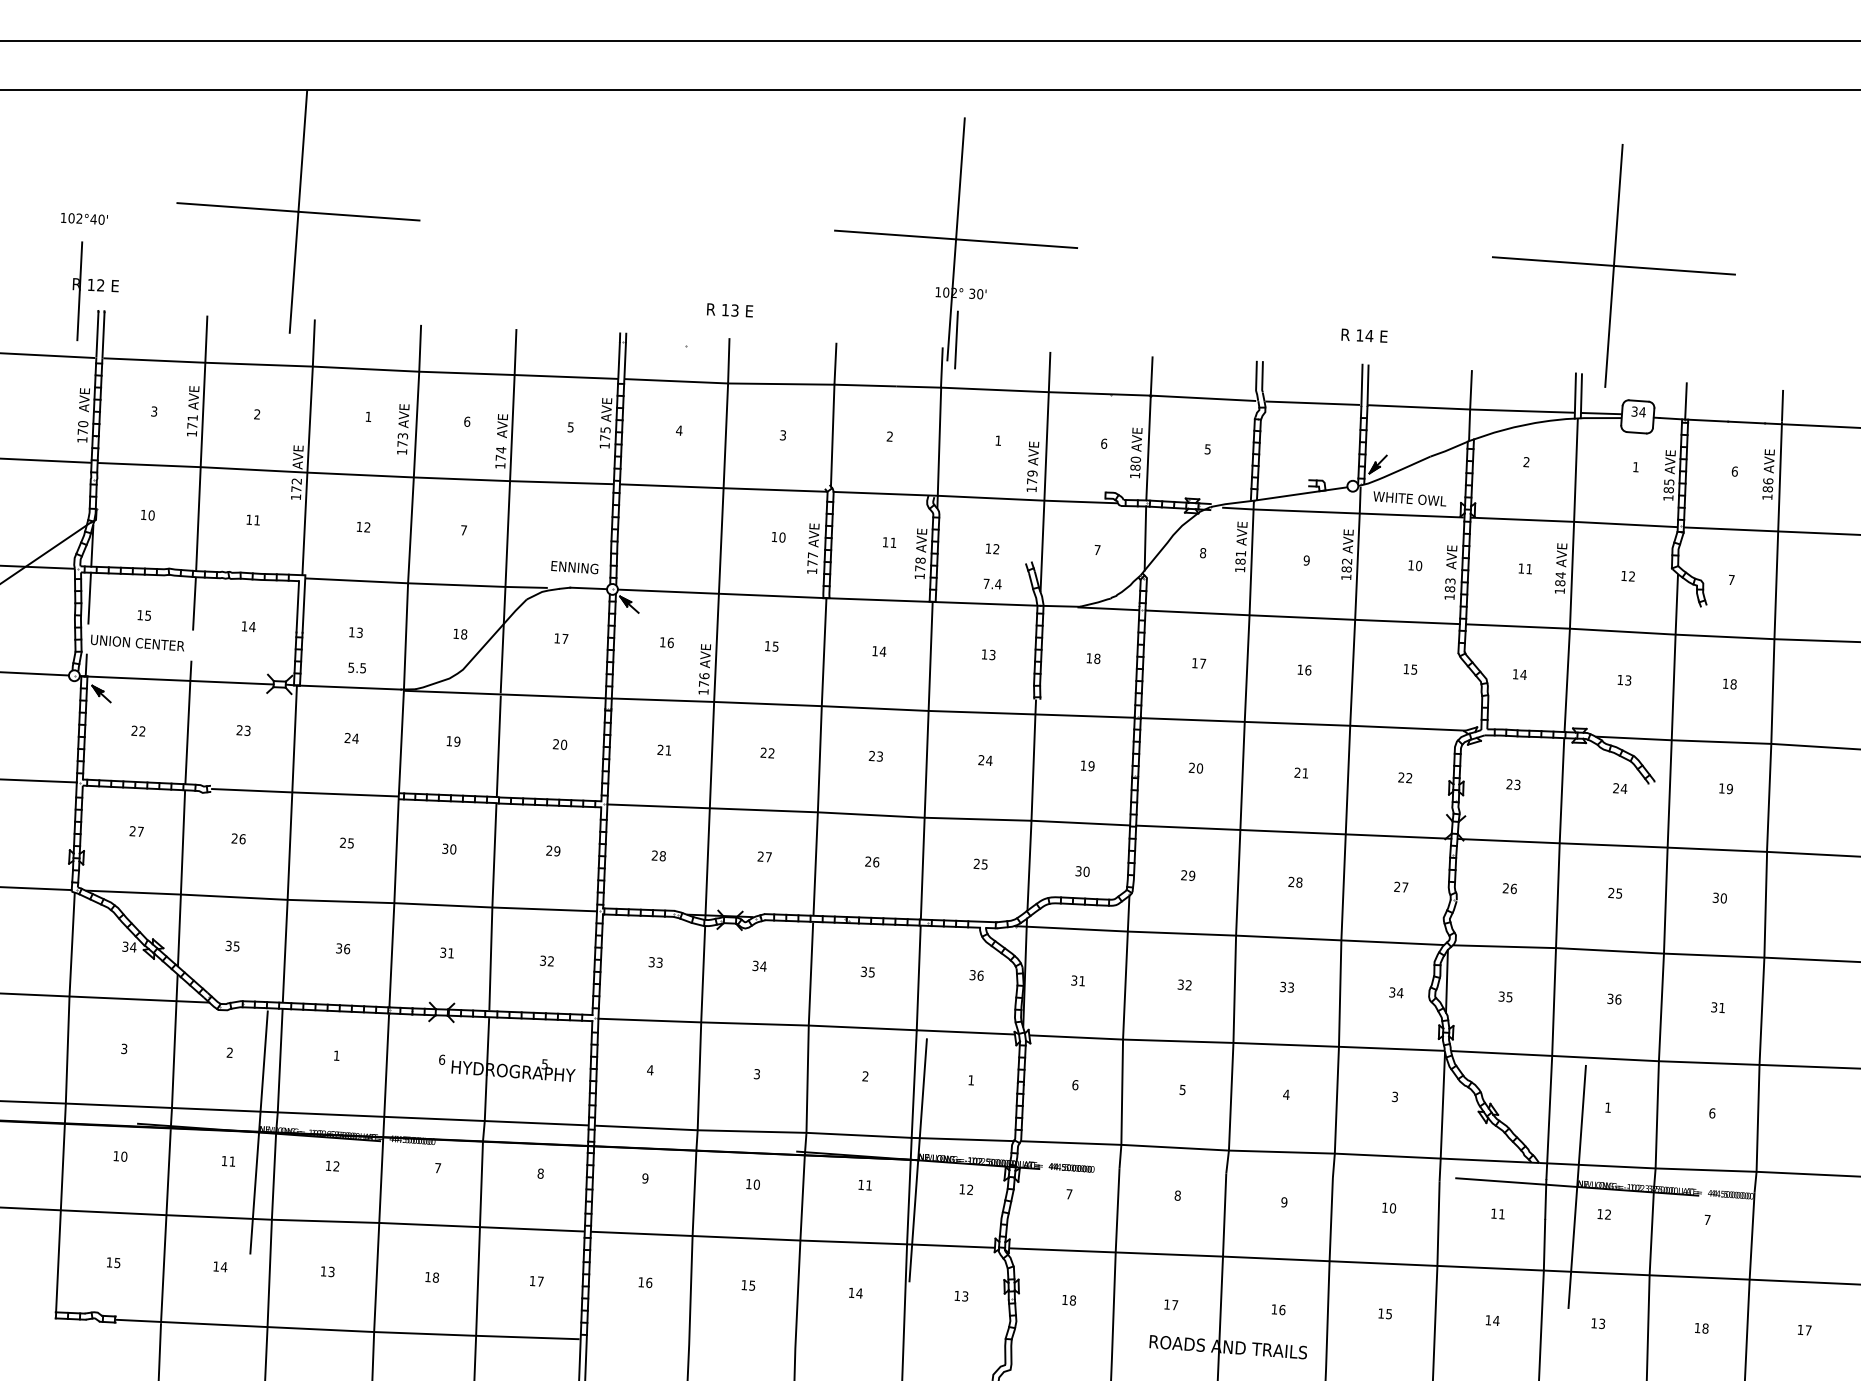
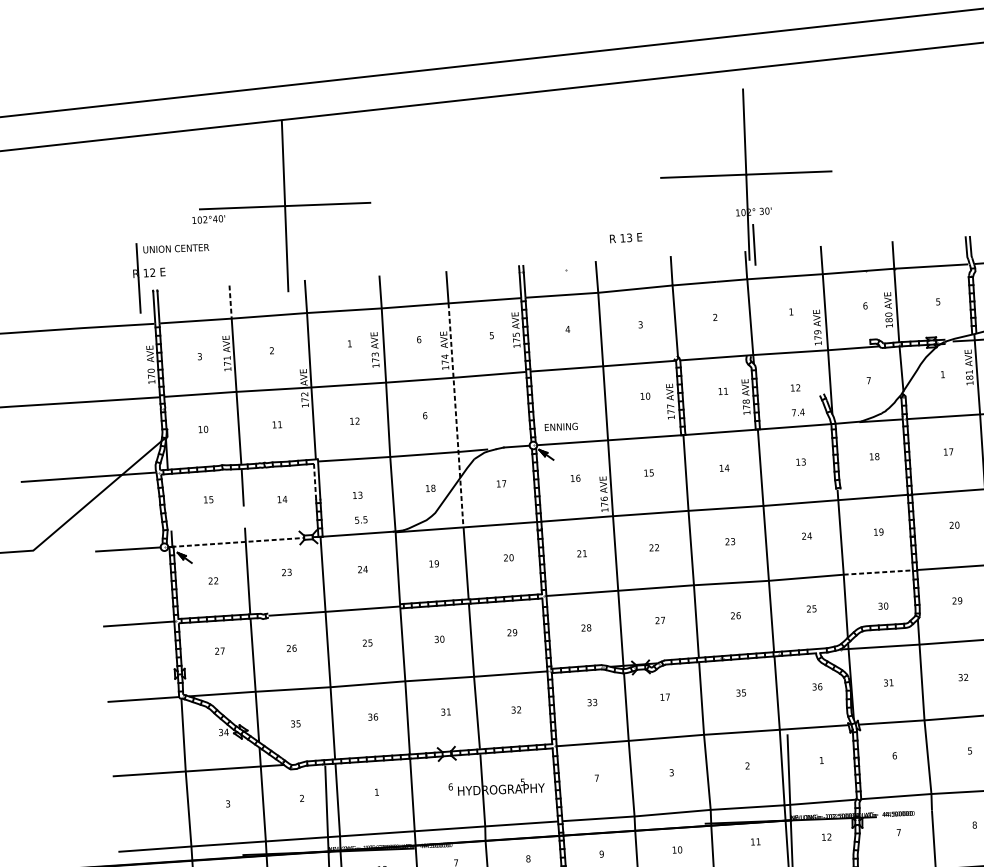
text: (84, 218) -> (208, 219), moved
text: (730, 310) -> (626, 238), moved
line: (206, 339) -> (230, 302), solid -> dashed
text: (463, 530) -> (424, 415), 7 -> 6
line: (507, 534) -> (455, 415), solid -> dashed
text: (1203, 553) -> (943, 374), 8 -> 1
text: (574, 567) -> (561, 426), moved
line: (89, 597) -> (168, 491), removed
line: (297, 606) -> (314, 481), solid -> dashed
text: (137, 642) -> (176, 248), moved
line: (179, 680) -> (238, 542), solid -> dashed
line: (1081, 823) -> (878, 572), solid -> dashed
text: (759, 965) -> (665, 696), 34 -> 17
text: (650, 1070) -> (597, 778), 4 -> 7

